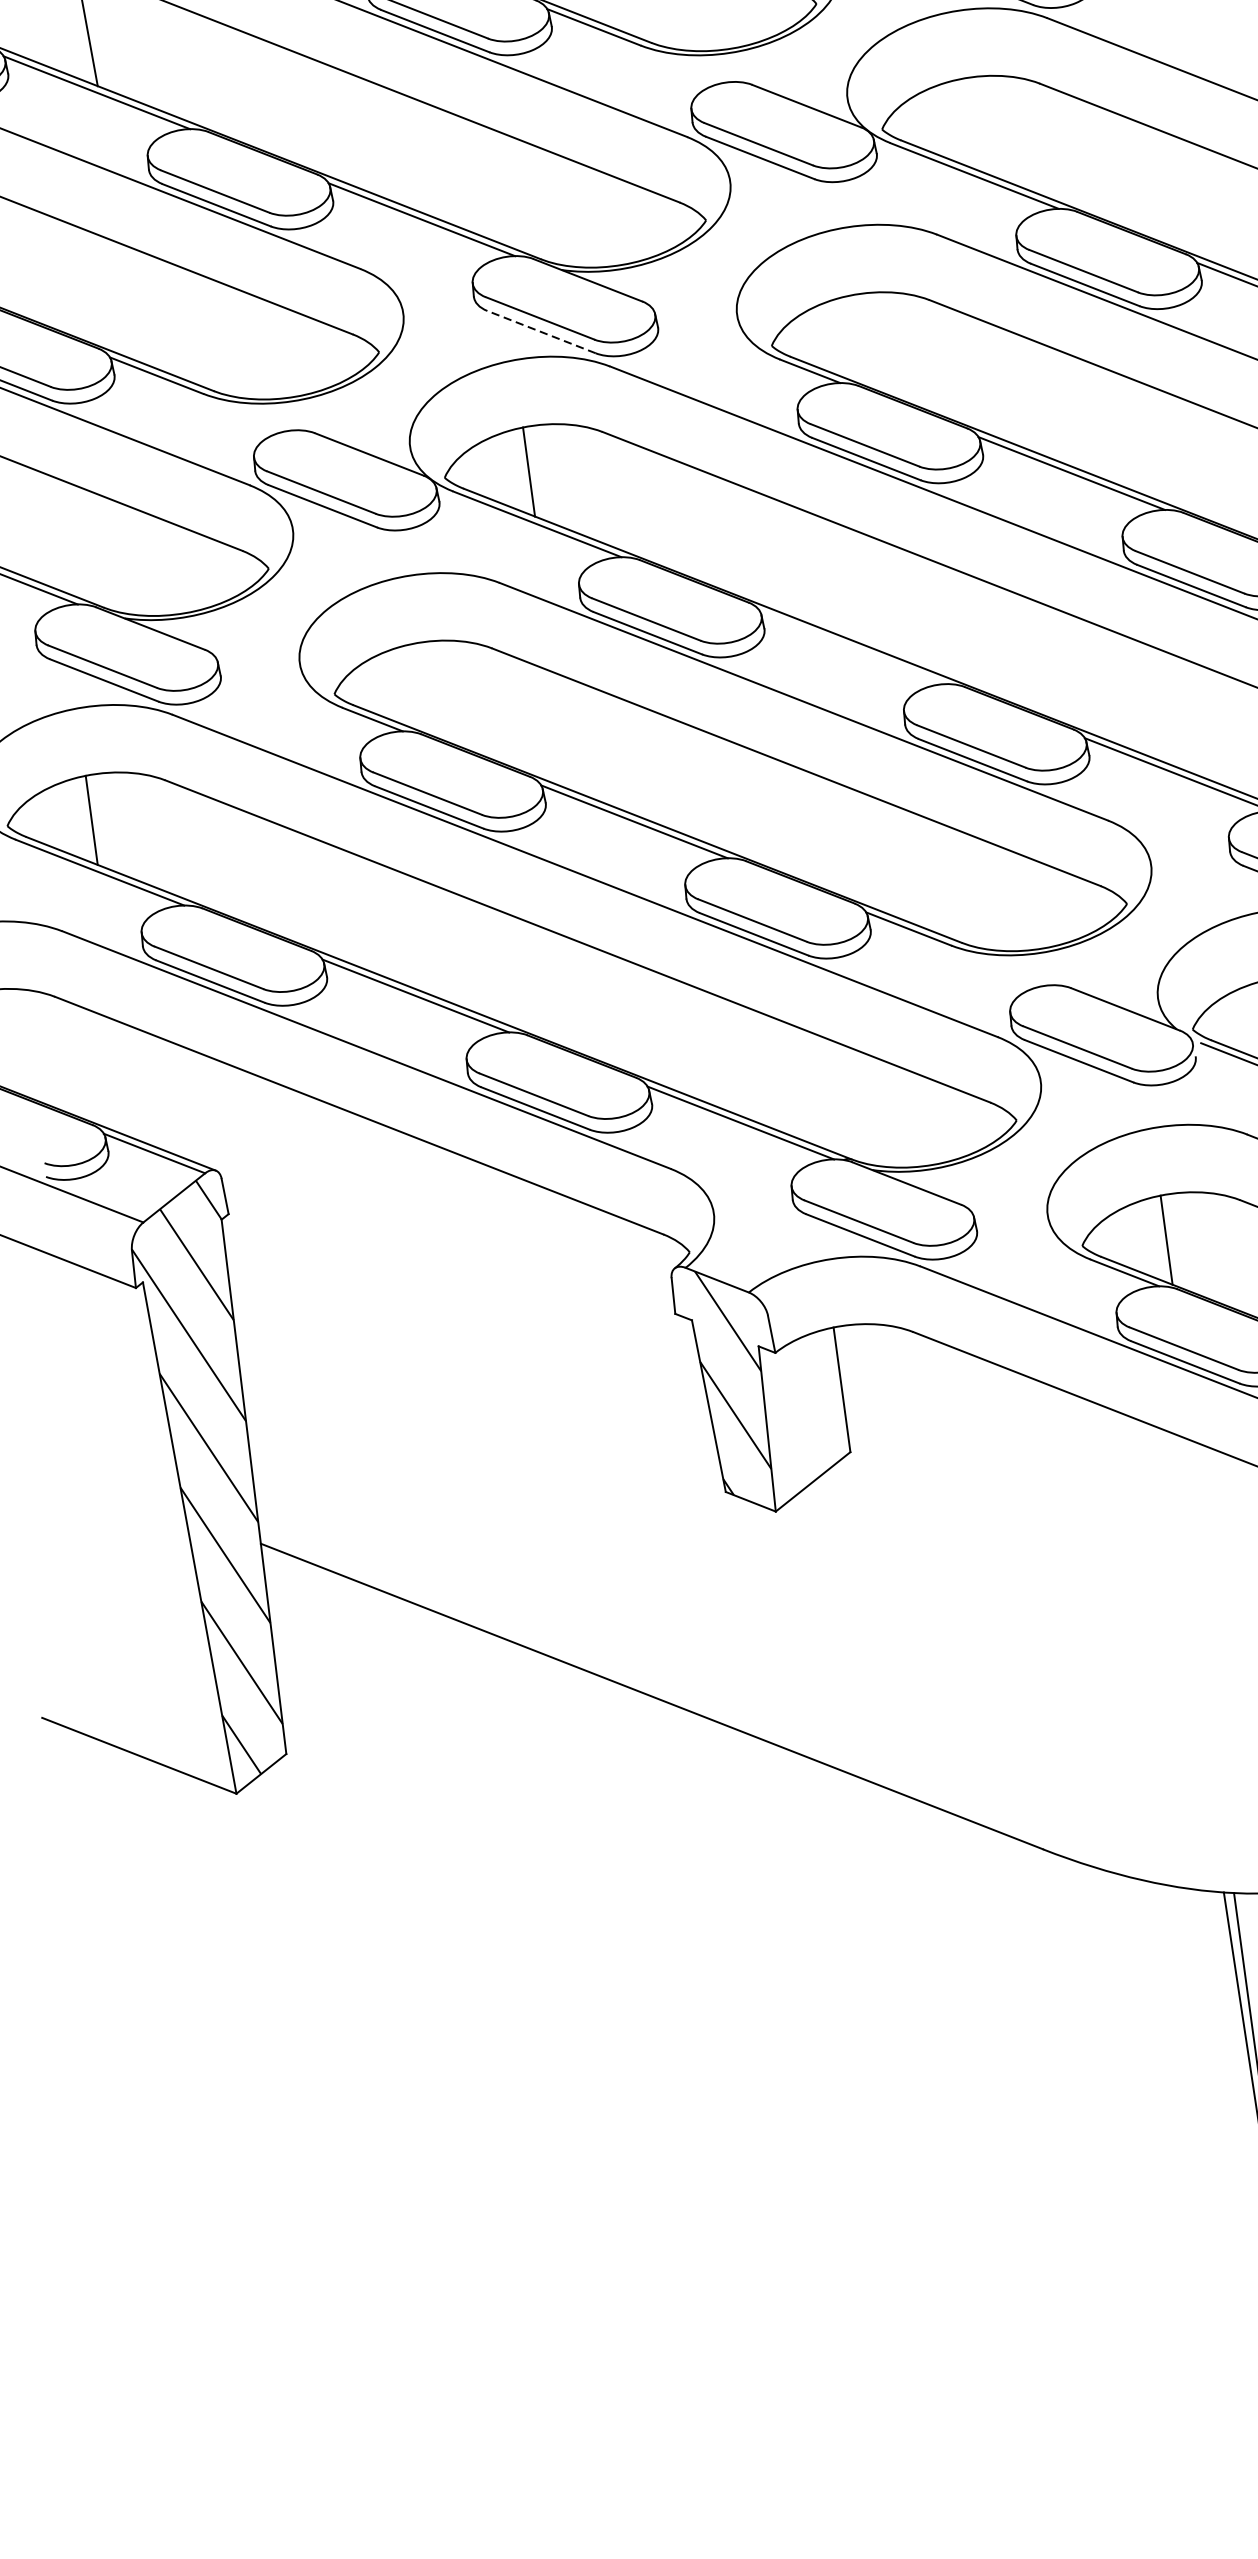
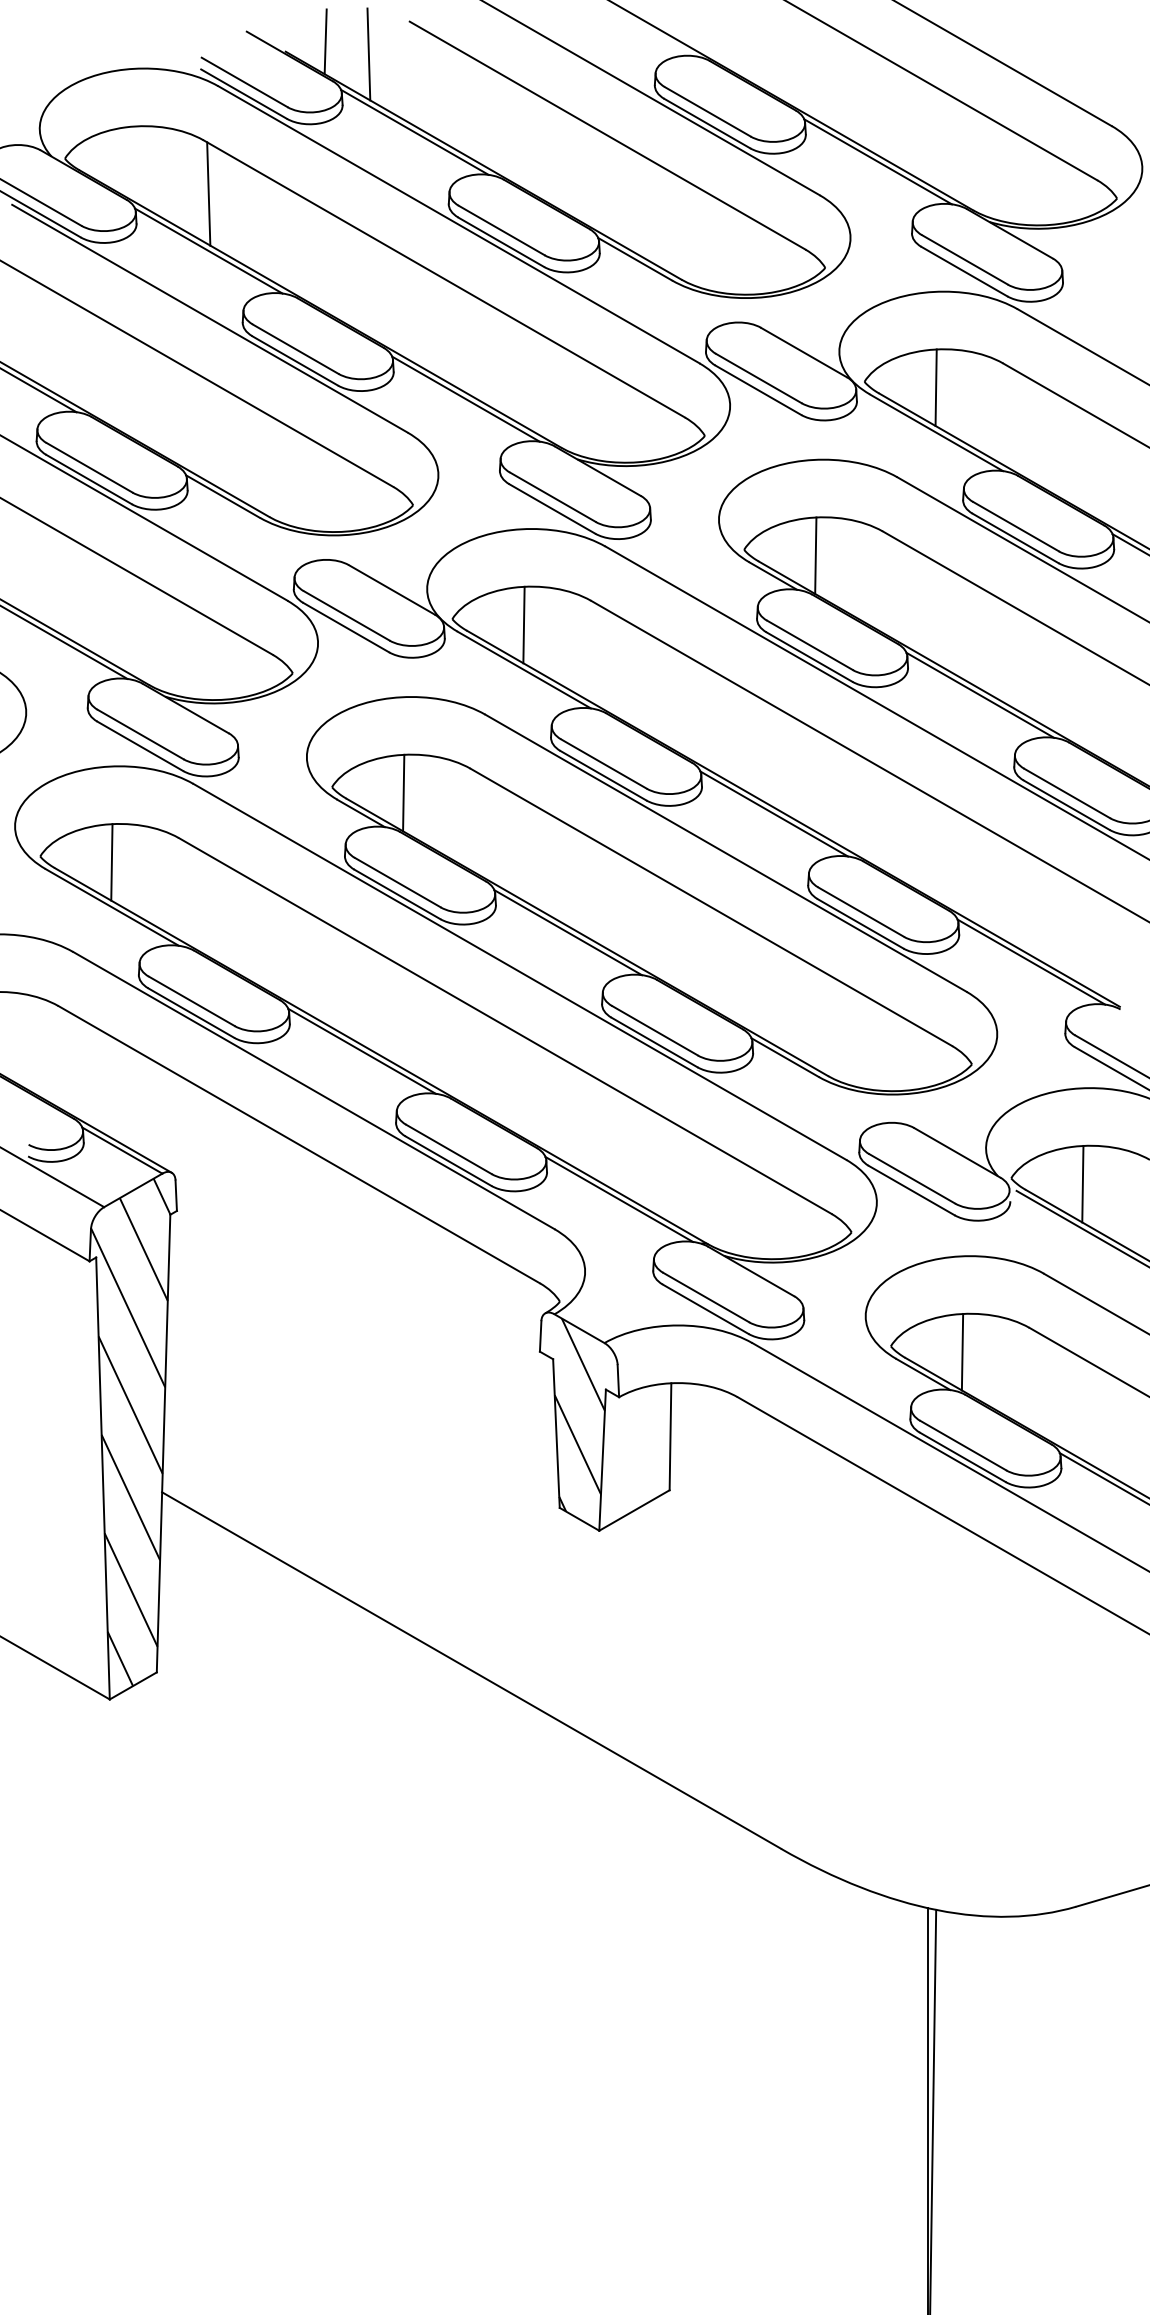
line: (965, 123) -> (935, 387), added
line: (540, 331) -> (551, 508), dashed -> solid
line: (855, 339) -> (815, 555), added
line: (853, 647) -> (774, 813), added
line: (418, 687) -> (403, 792), added

